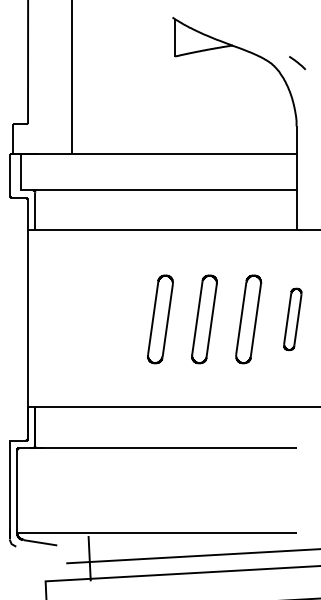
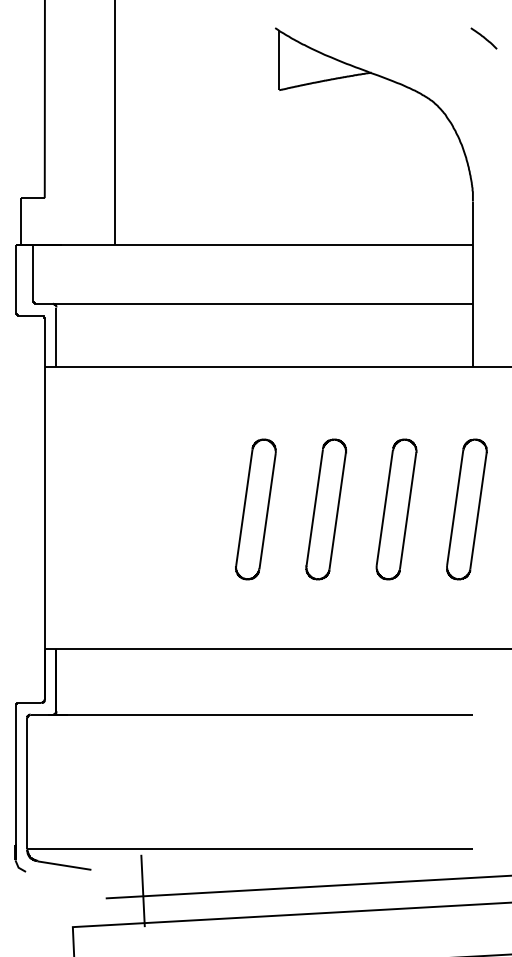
line: (297, 62) -> (484, 37), moved
part: (292, 319) -> (466, 509), size x1.43

